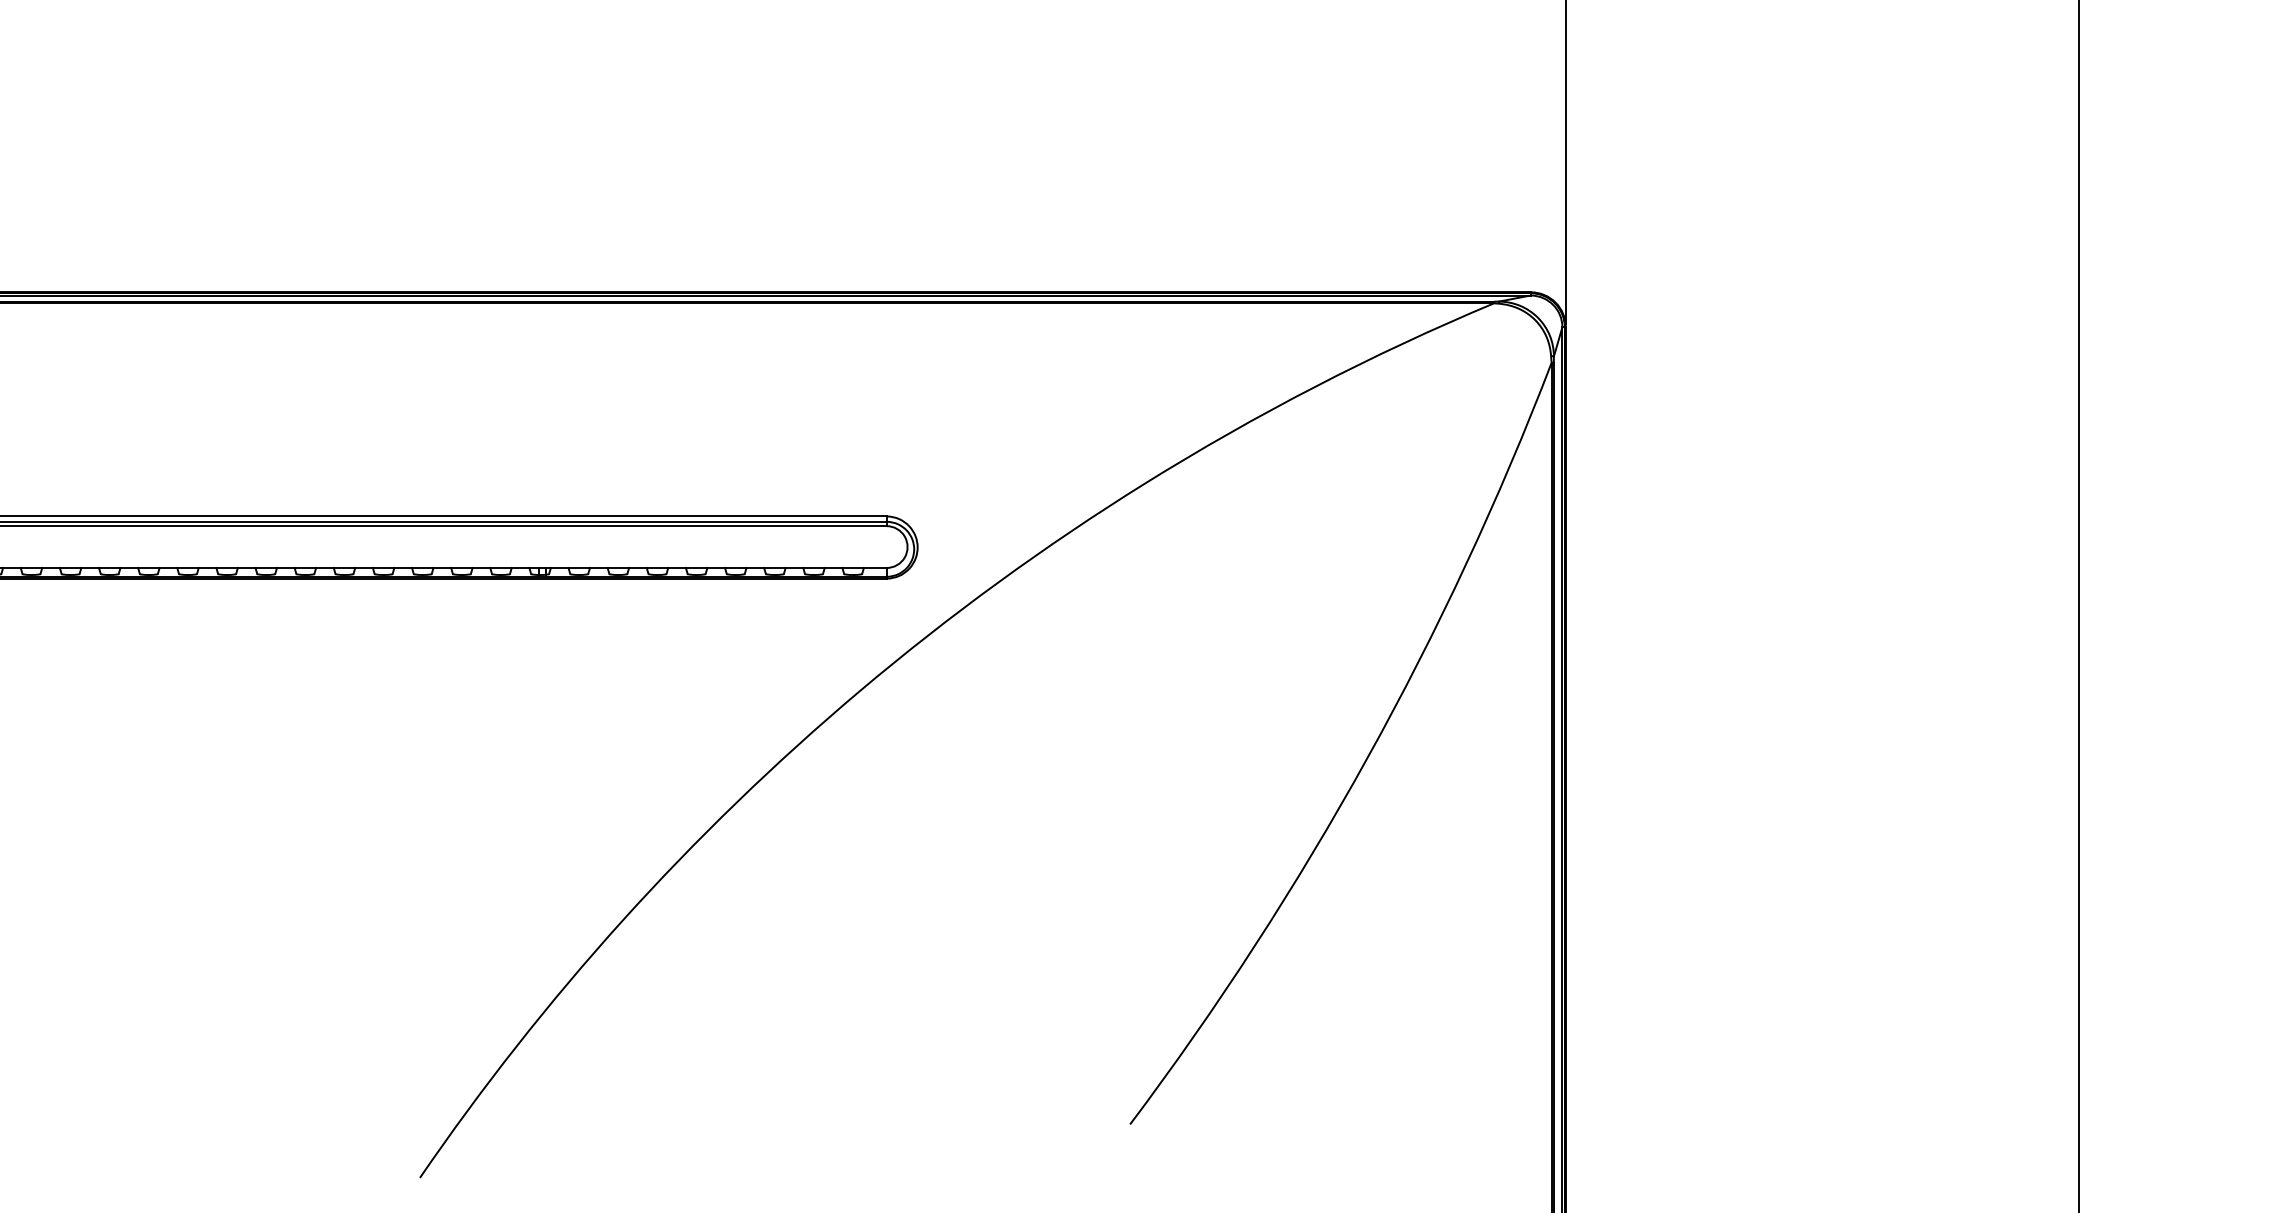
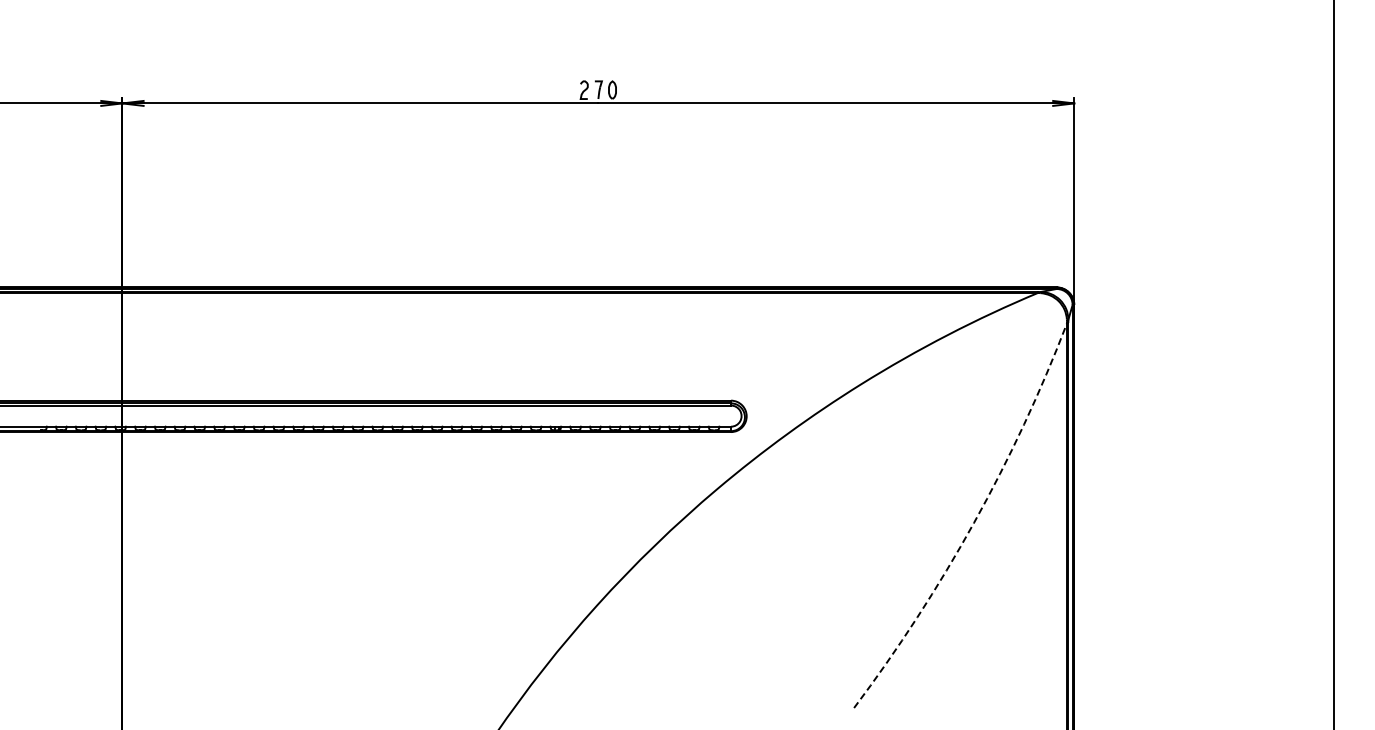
arc: (1368, 757) -> (974, 522), solid -> dashed

